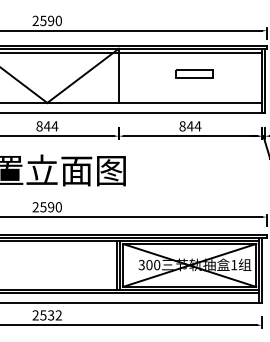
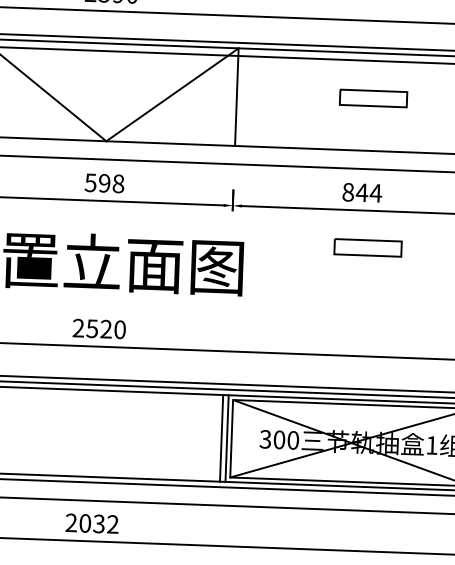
text: (47, 126) -> (105, 183), 844 -> 598
part: (194, 156) -> (367, 247), added
text: (51, 207) -> (106, 329), 2590 -> 2520
text: (43, 315) -> (85, 523), 2532 -> 2032

